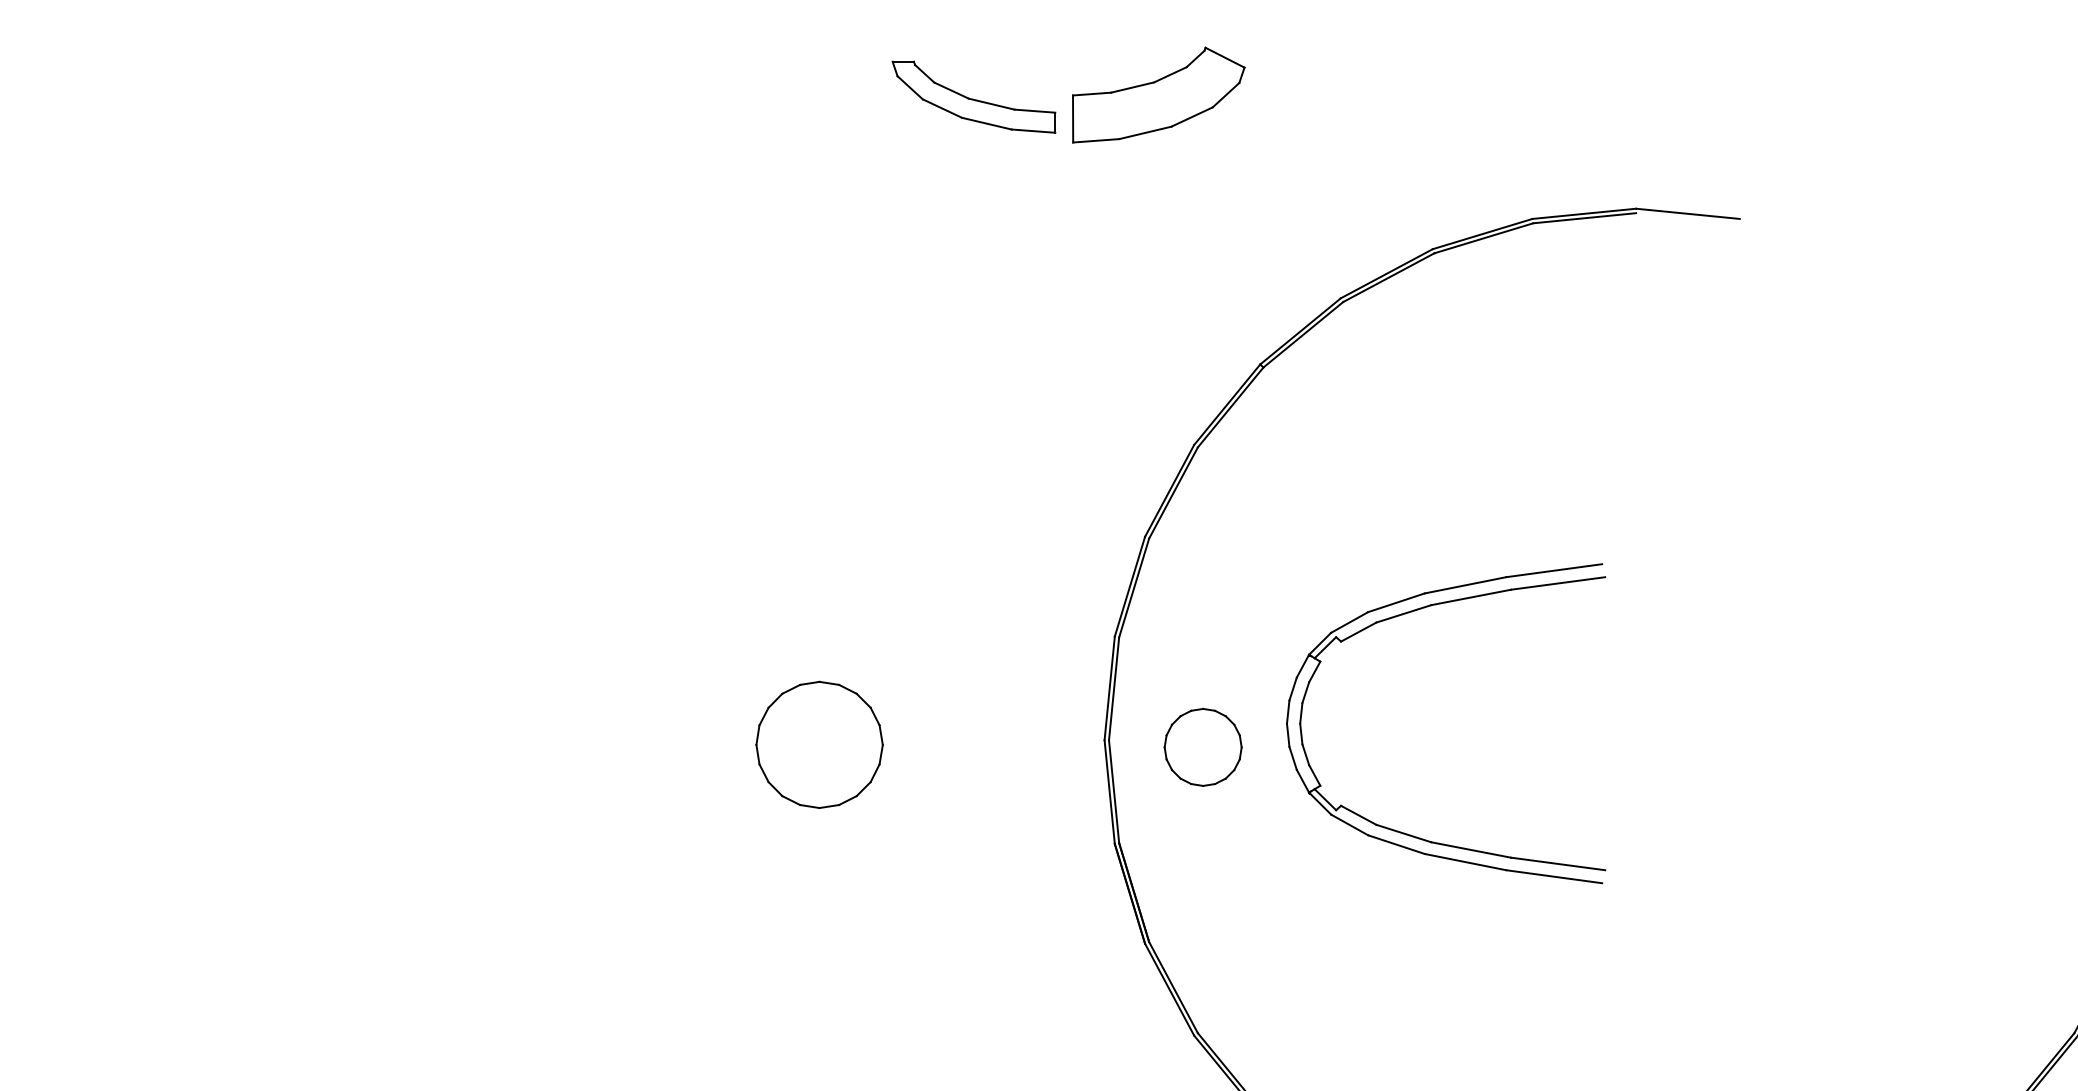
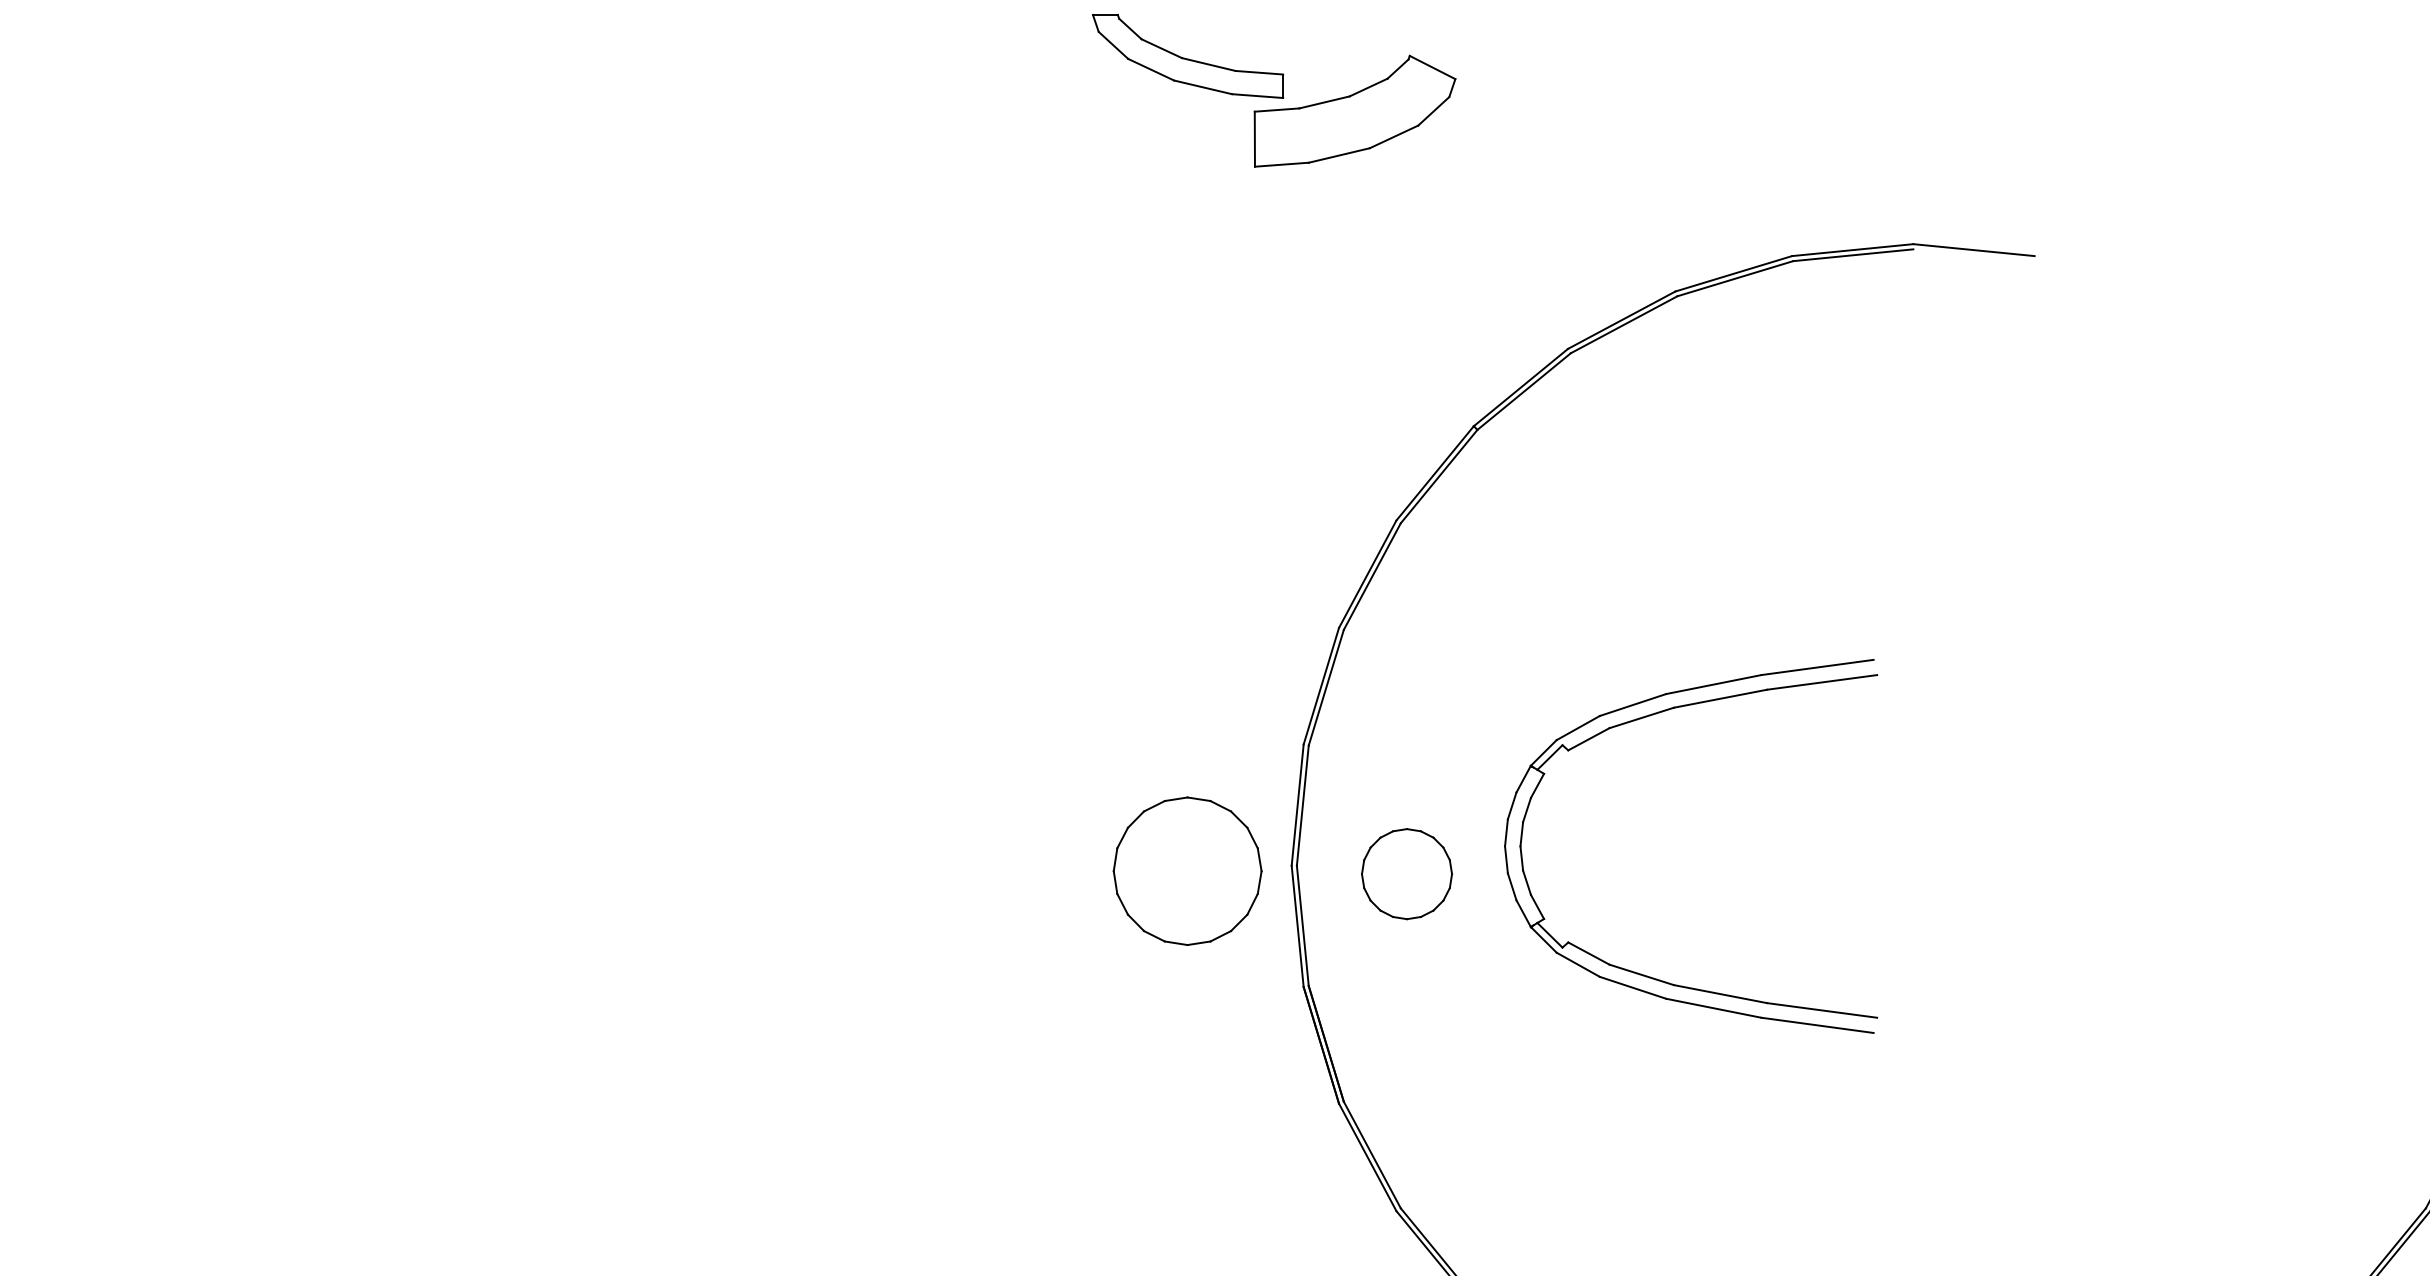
part: (973, 96) -> (1187, 55), moved
part: (819, 744) -> (1187, 870), moved

